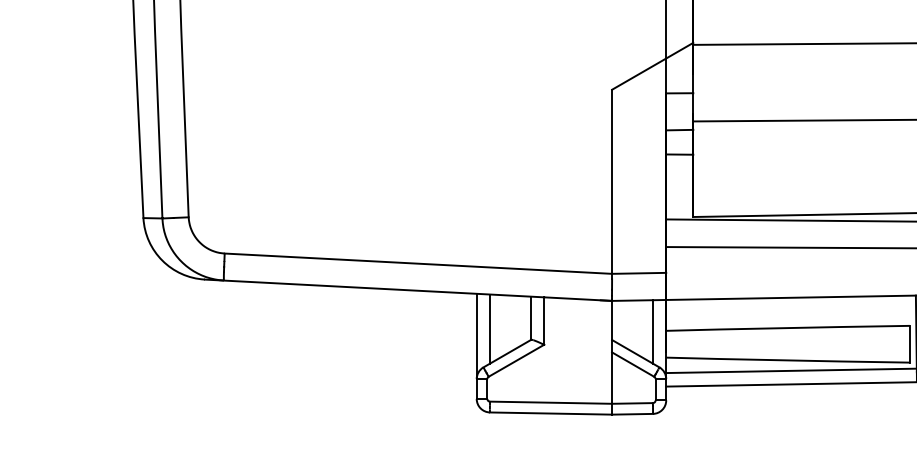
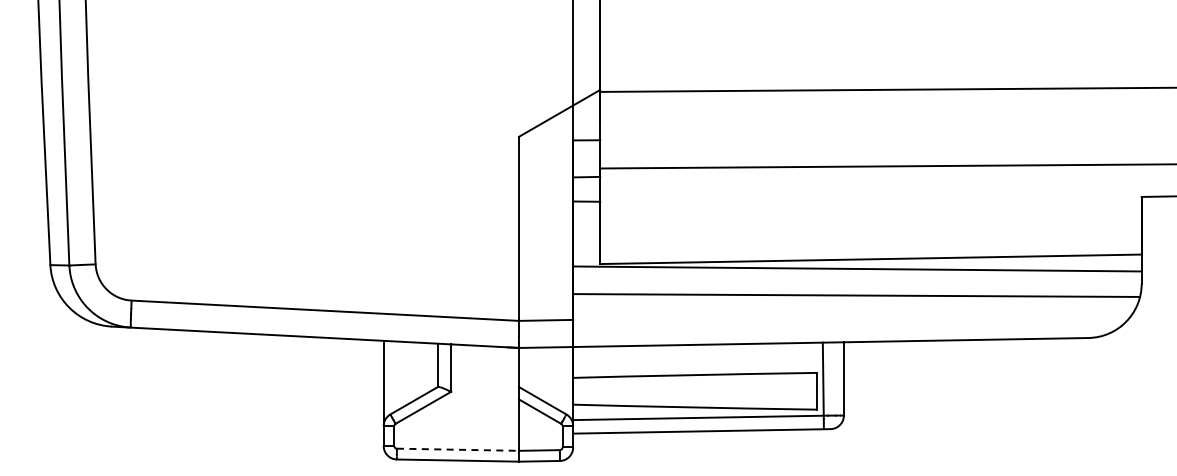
line: (489, 328) -> (396, 375), removed
line: (652, 331) -> (559, 378), removed
line: (551, 402) -> (458, 449), solid -> dashed

